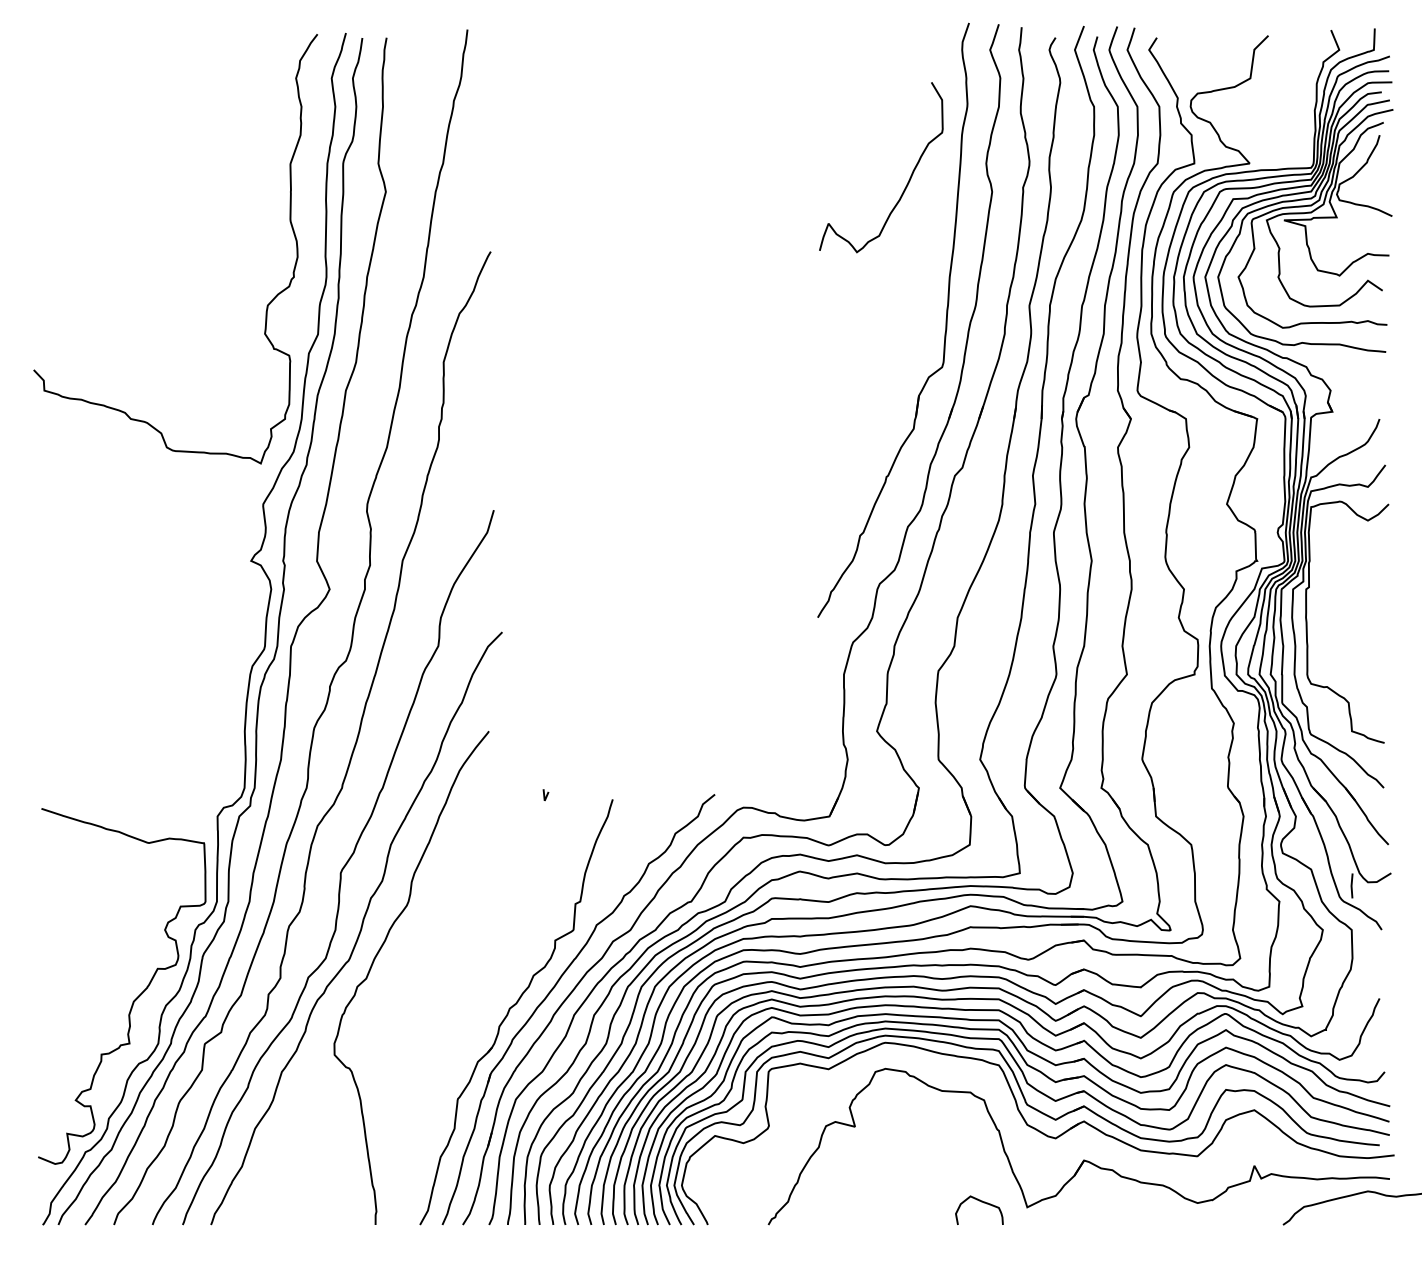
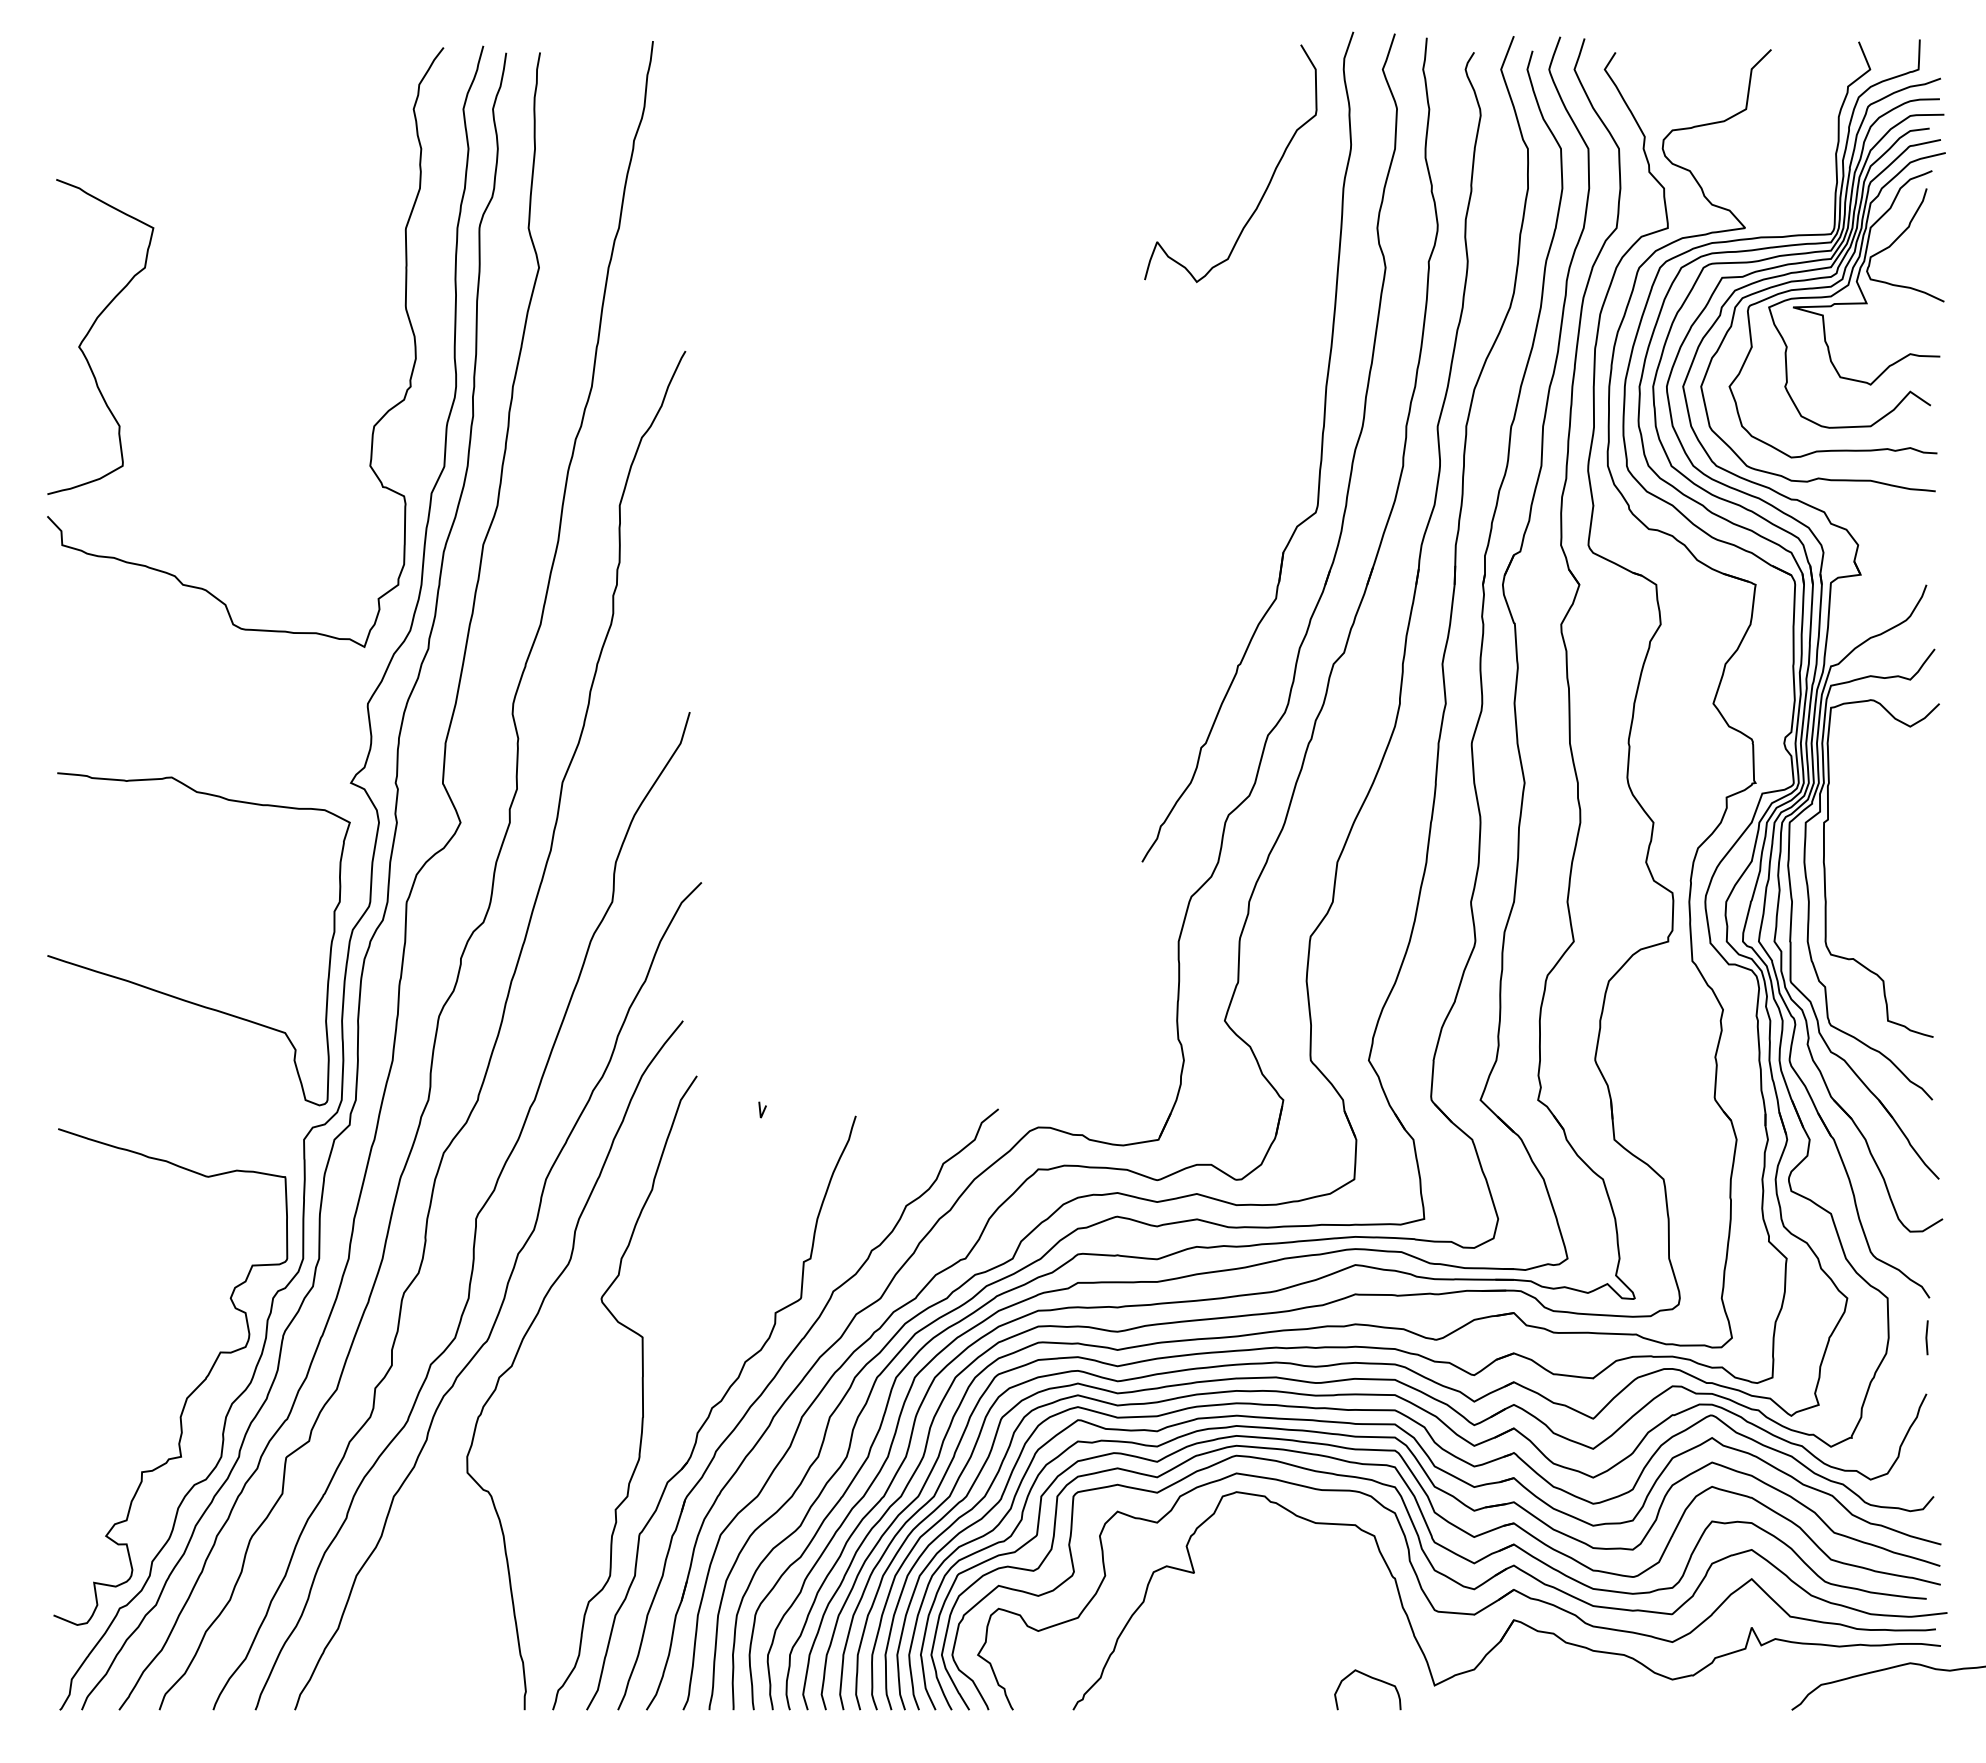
curve: (908, 181) -> (1268, 182), moved
curve: (64, 237) -> (90, 331), added
curve: (128, 714) -> (179, 997), added
line: (1351, 885) -> (1926, 1337), moved
curve: (459, 997) -> (642, 1392), added
part: (1039, 1154) -> (1451, 1611), added

